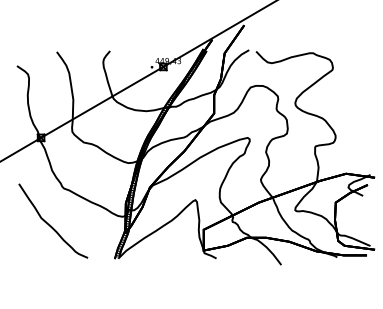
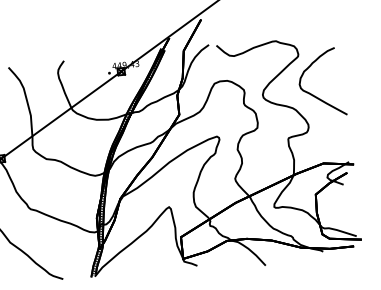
curve: (342, 106) -> (312, 93), added

